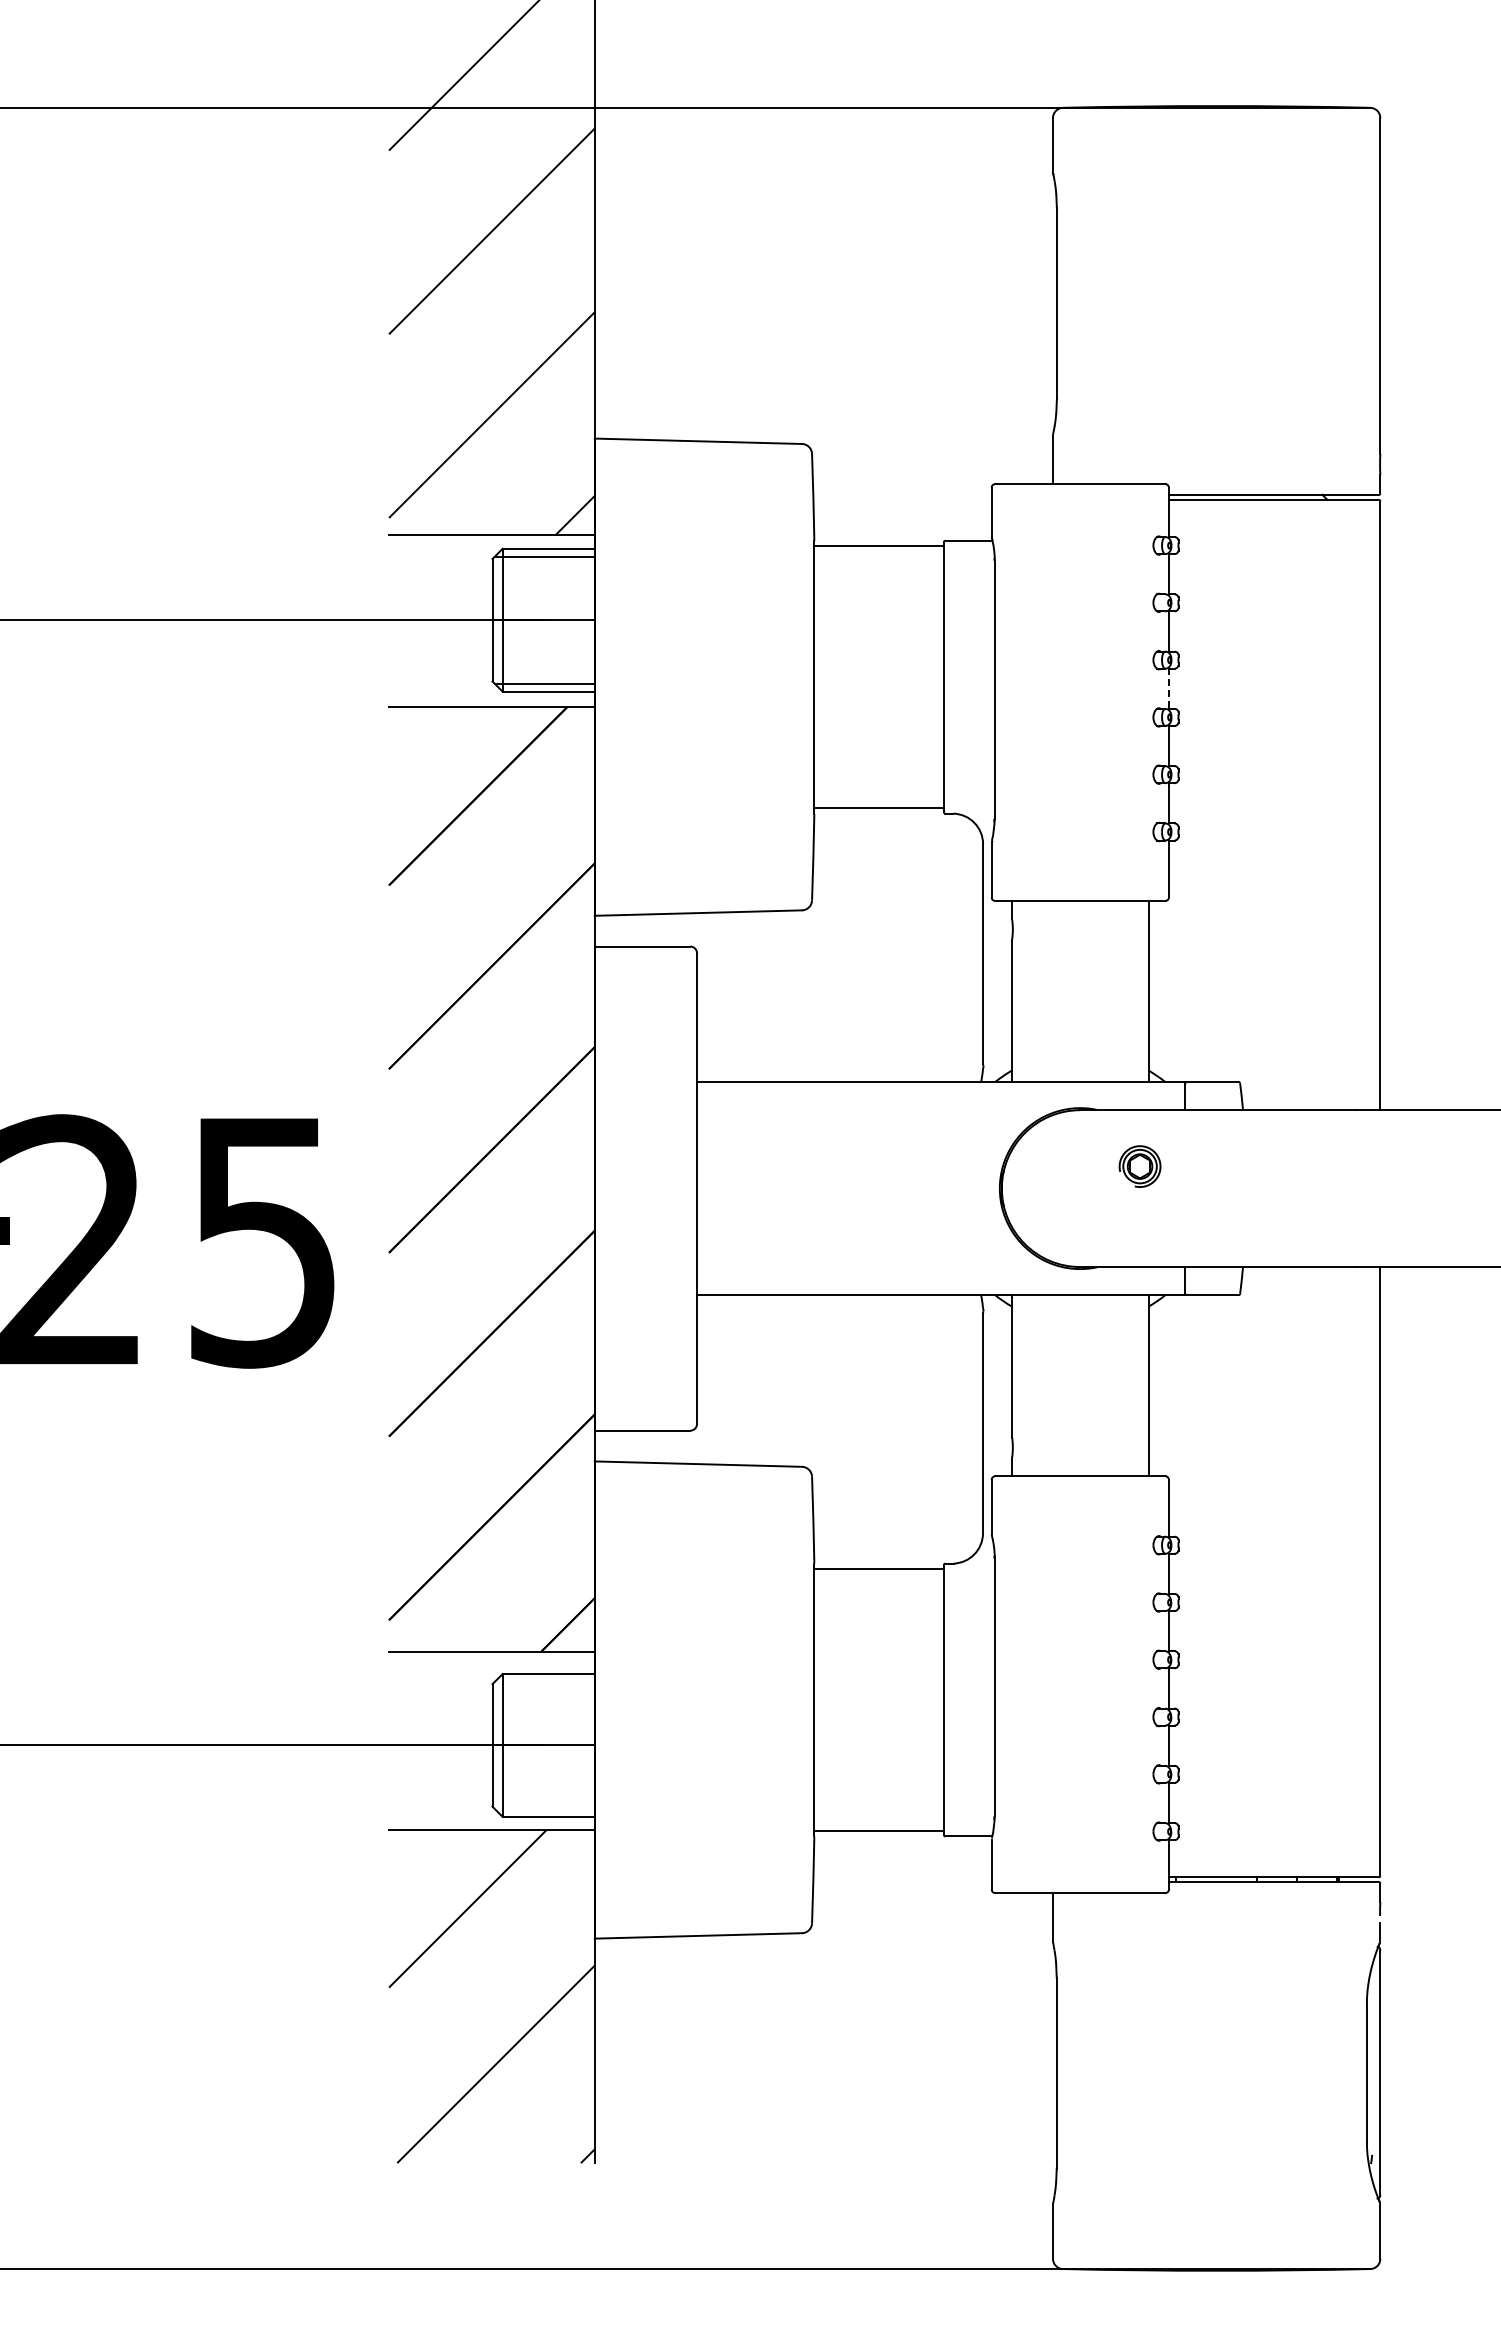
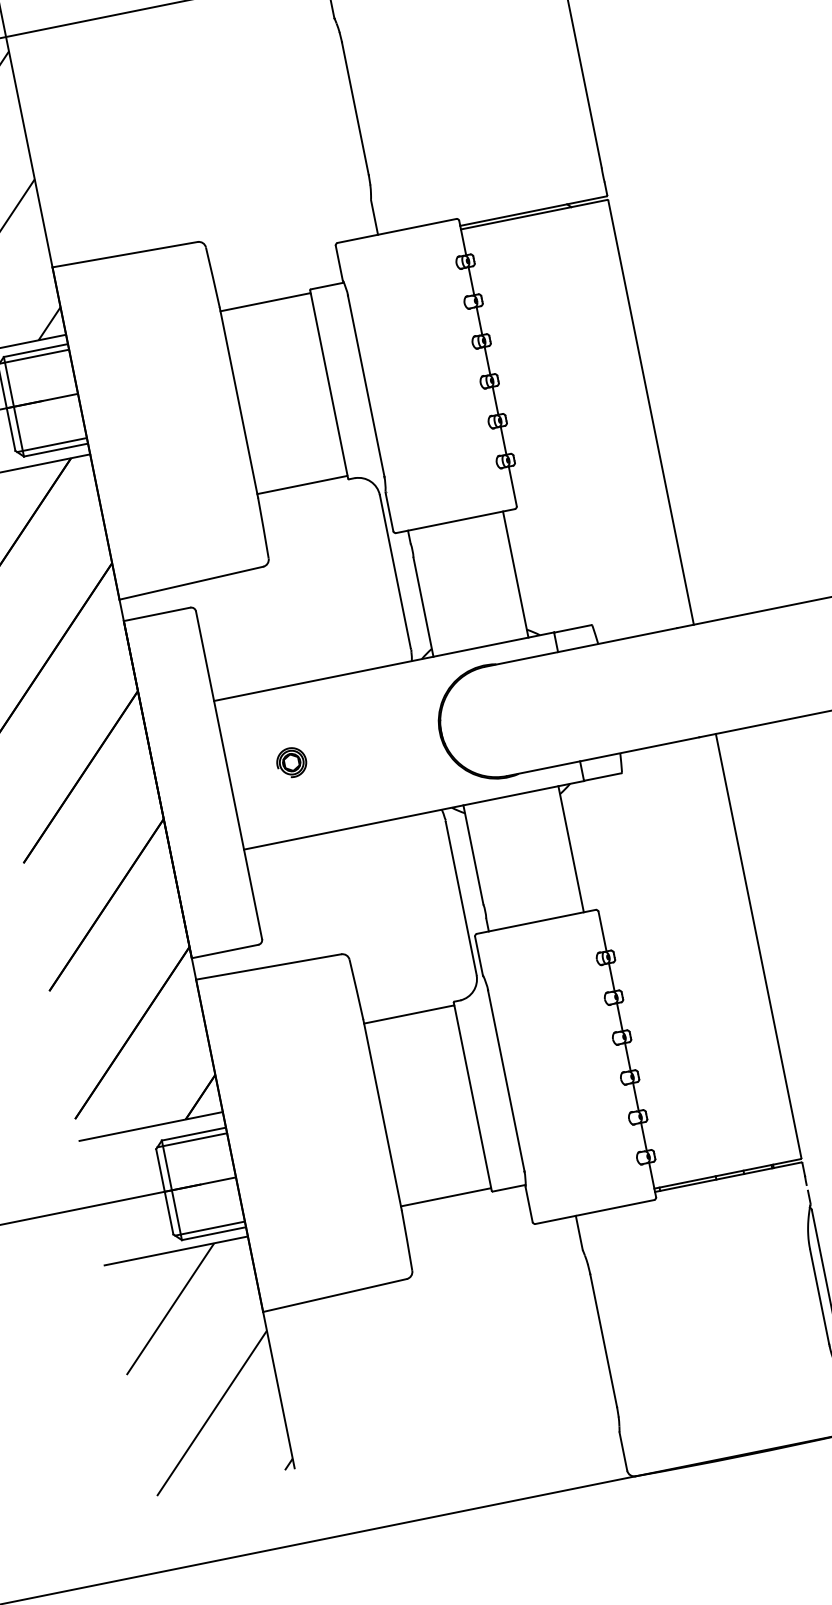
line: (1168, 688) -> (487, 360), dashed -> solid
part: (1139, 1166) -> (291, 762), moved
line: (544, 1682) -> (192, 1140), added
line: (544, 1808) -> (209, 1228), added

